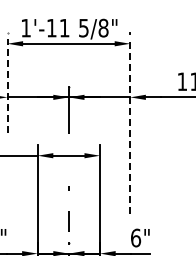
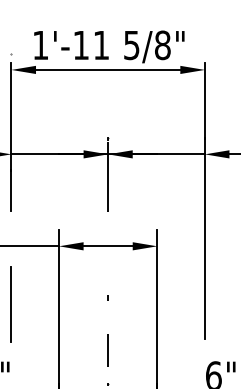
line: (7, 85) -> (11, 135), dashed -> solid
line: (130, 126) -> (205, 200), dashed -> solid
line: (7, 192) -> (11, 304), added

